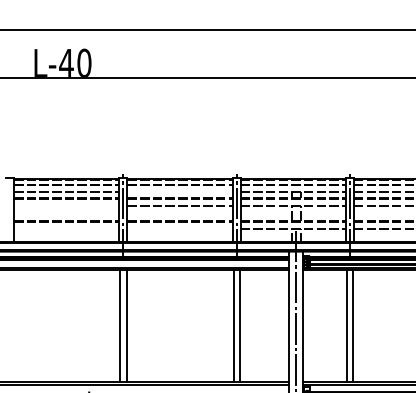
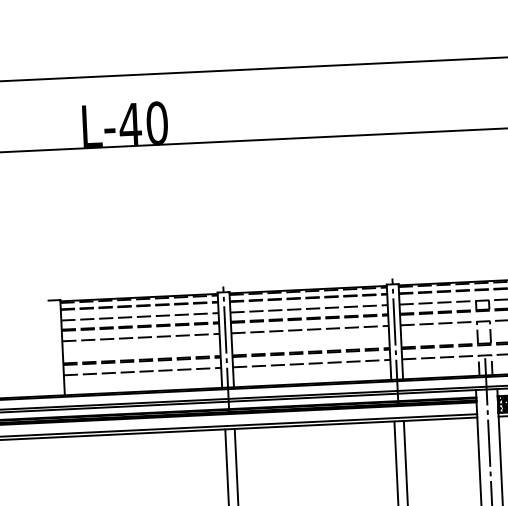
line: (179, 192) -> (308, 309), added
line: (66, 206) -> (140, 338), added
line: (66, 228) -> (142, 371), added
line: (179, 228) -> (310, 363), added

